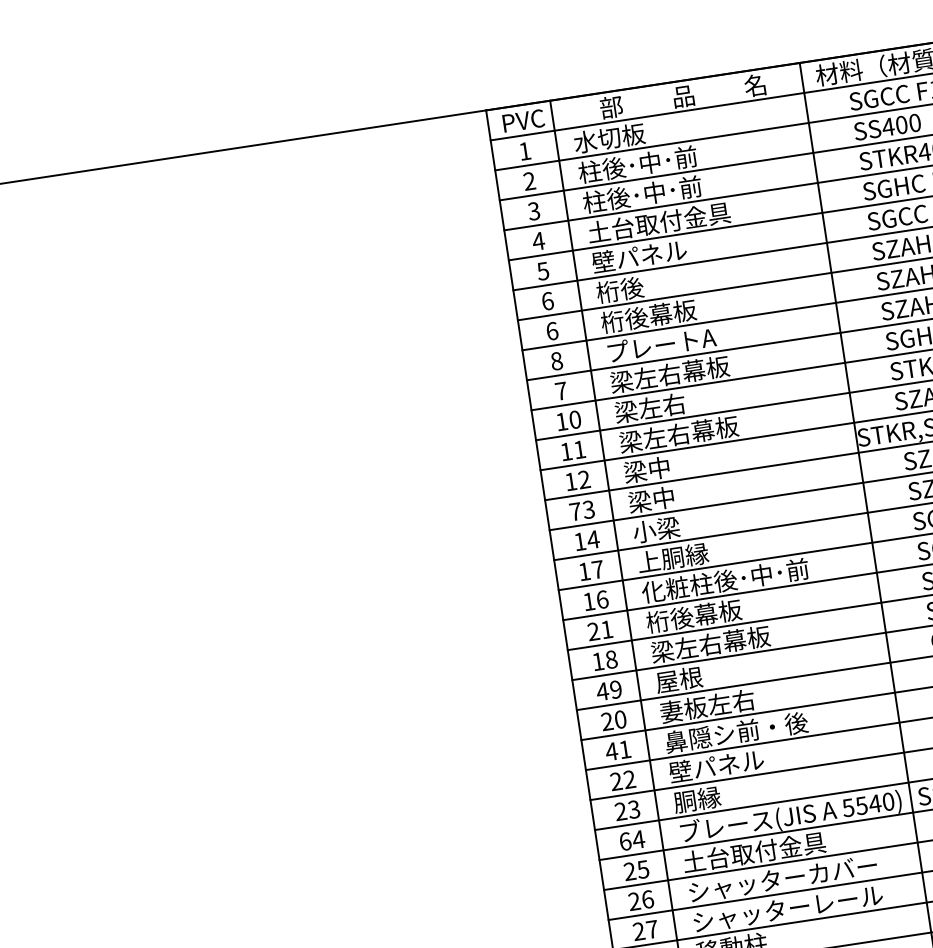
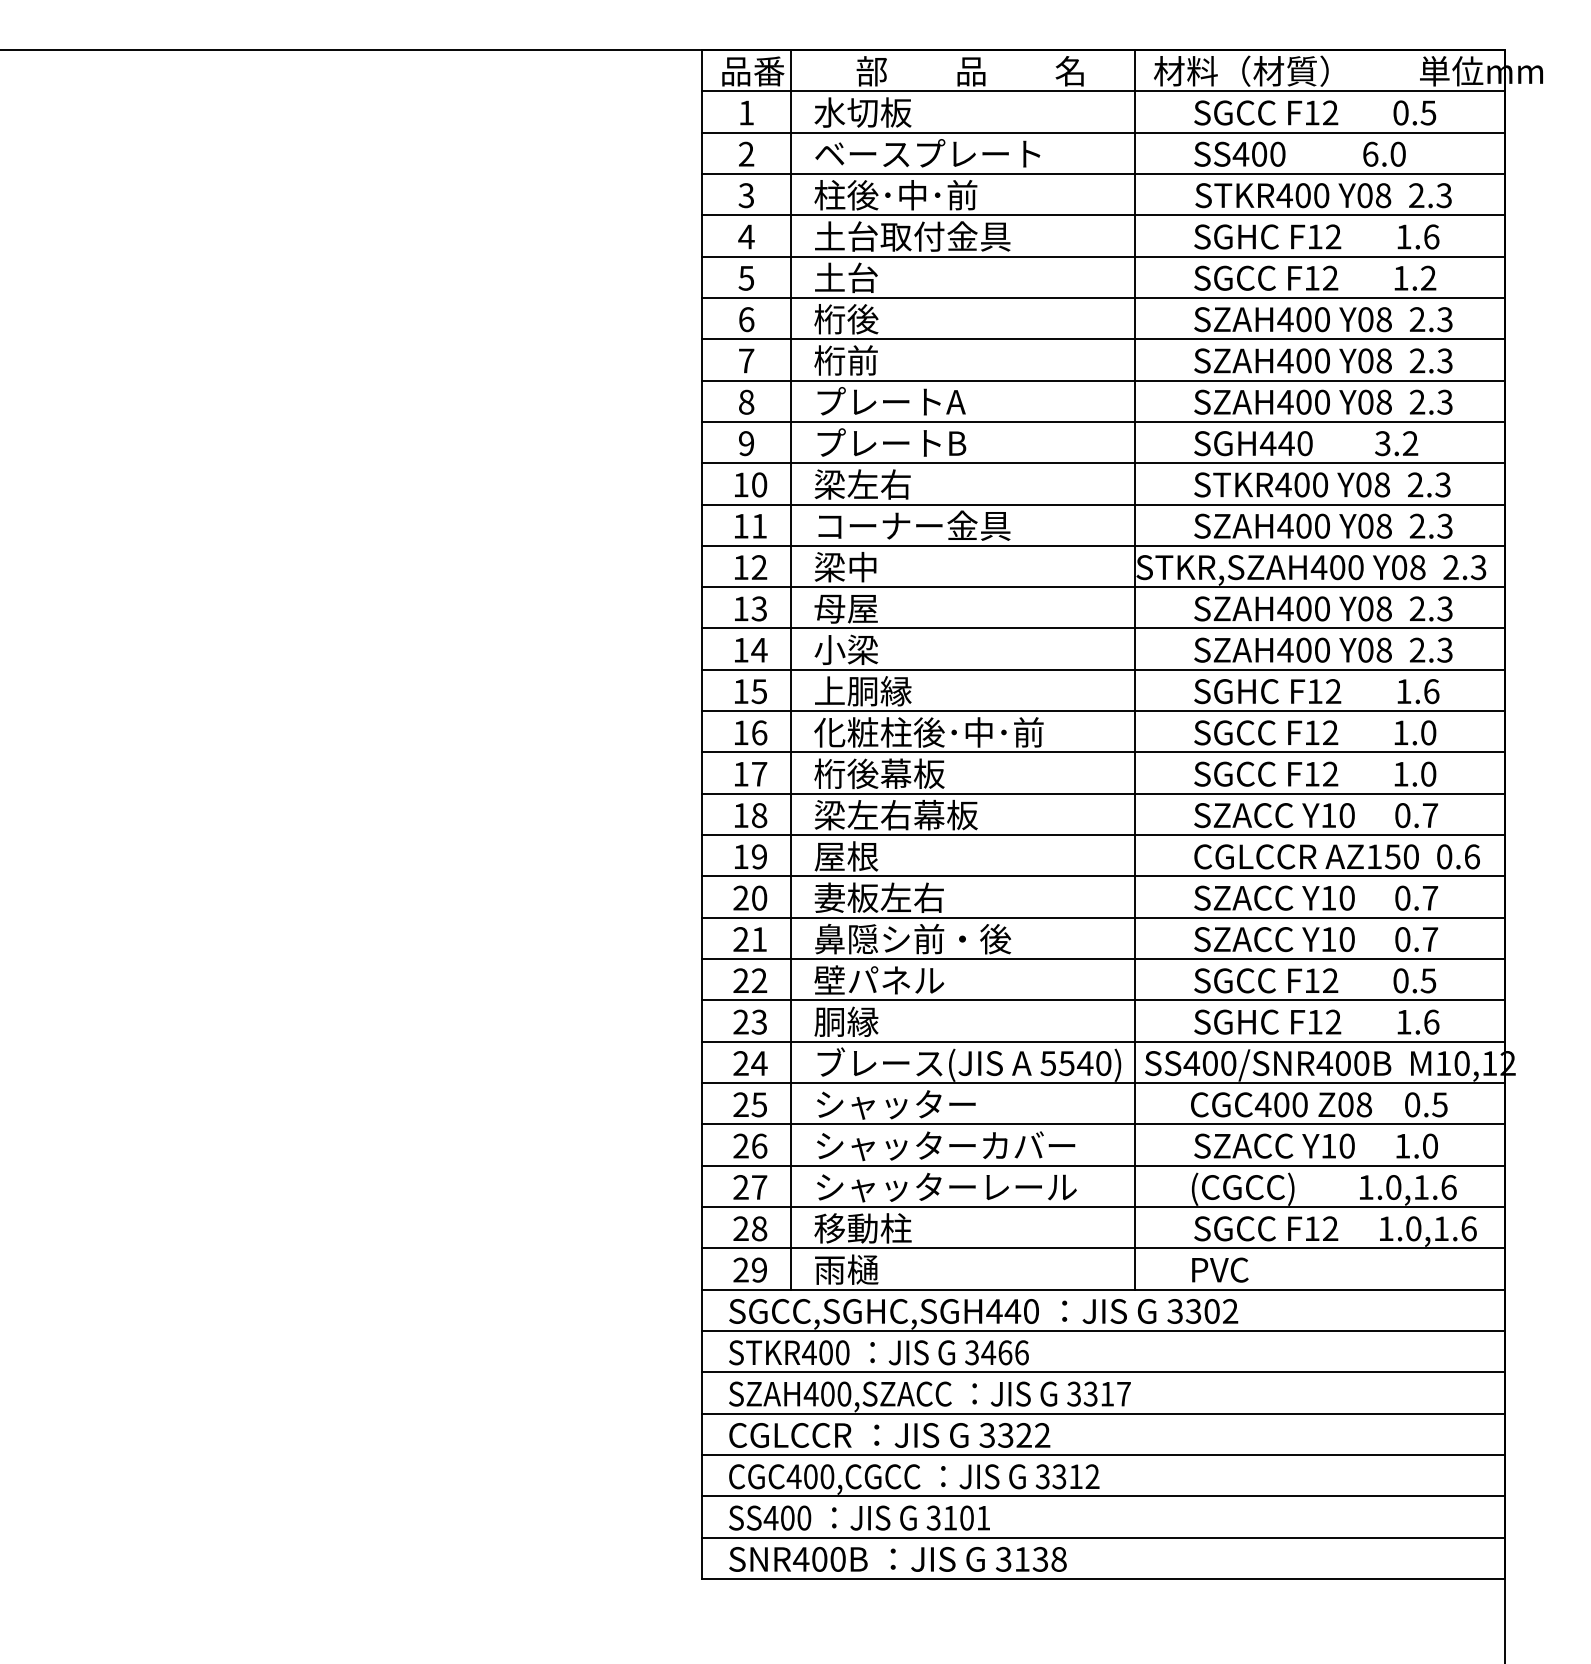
text: (525, 120) -> (753, 71), PVC -> 品番
text: (660, 160) -> (927, 153), 柱後･中･前 -> ベースプレート
text: (639, 256) -> (879, 277), 壁パネル -> 土台
text: (660, 314) -> (895, 360), 桁後幕板 -> 桁前
text: (552, 330) -> (746, 360), 6 -> 7
text: (669, 374) -> (895, 443), 梁左右幕板 -> プレートB
text: (561, 391) -> (746, 443), 7 -> 9
text: (690, 432) -> (912, 525), 梁左右幕板 -> コーナー金具
text: (651, 500) -> (845, 608), 梁中 -> 母屋
text: (575, 511) -> (740, 608), 73 -> 13
text: (597, 569) -> (759, 691), 17 -> 15
text: (600, 630) -> (750, 773), 21 -> 17
text: (602, 691) -> (740, 856), 49 -> 19
text: (611, 751) -> (740, 939), 41 -> 21
text: (624, 841) -> (740, 1063), 64 -> 24
text: (754, 852) -> (912, 1104), 土台取付金具 -> シャッター

